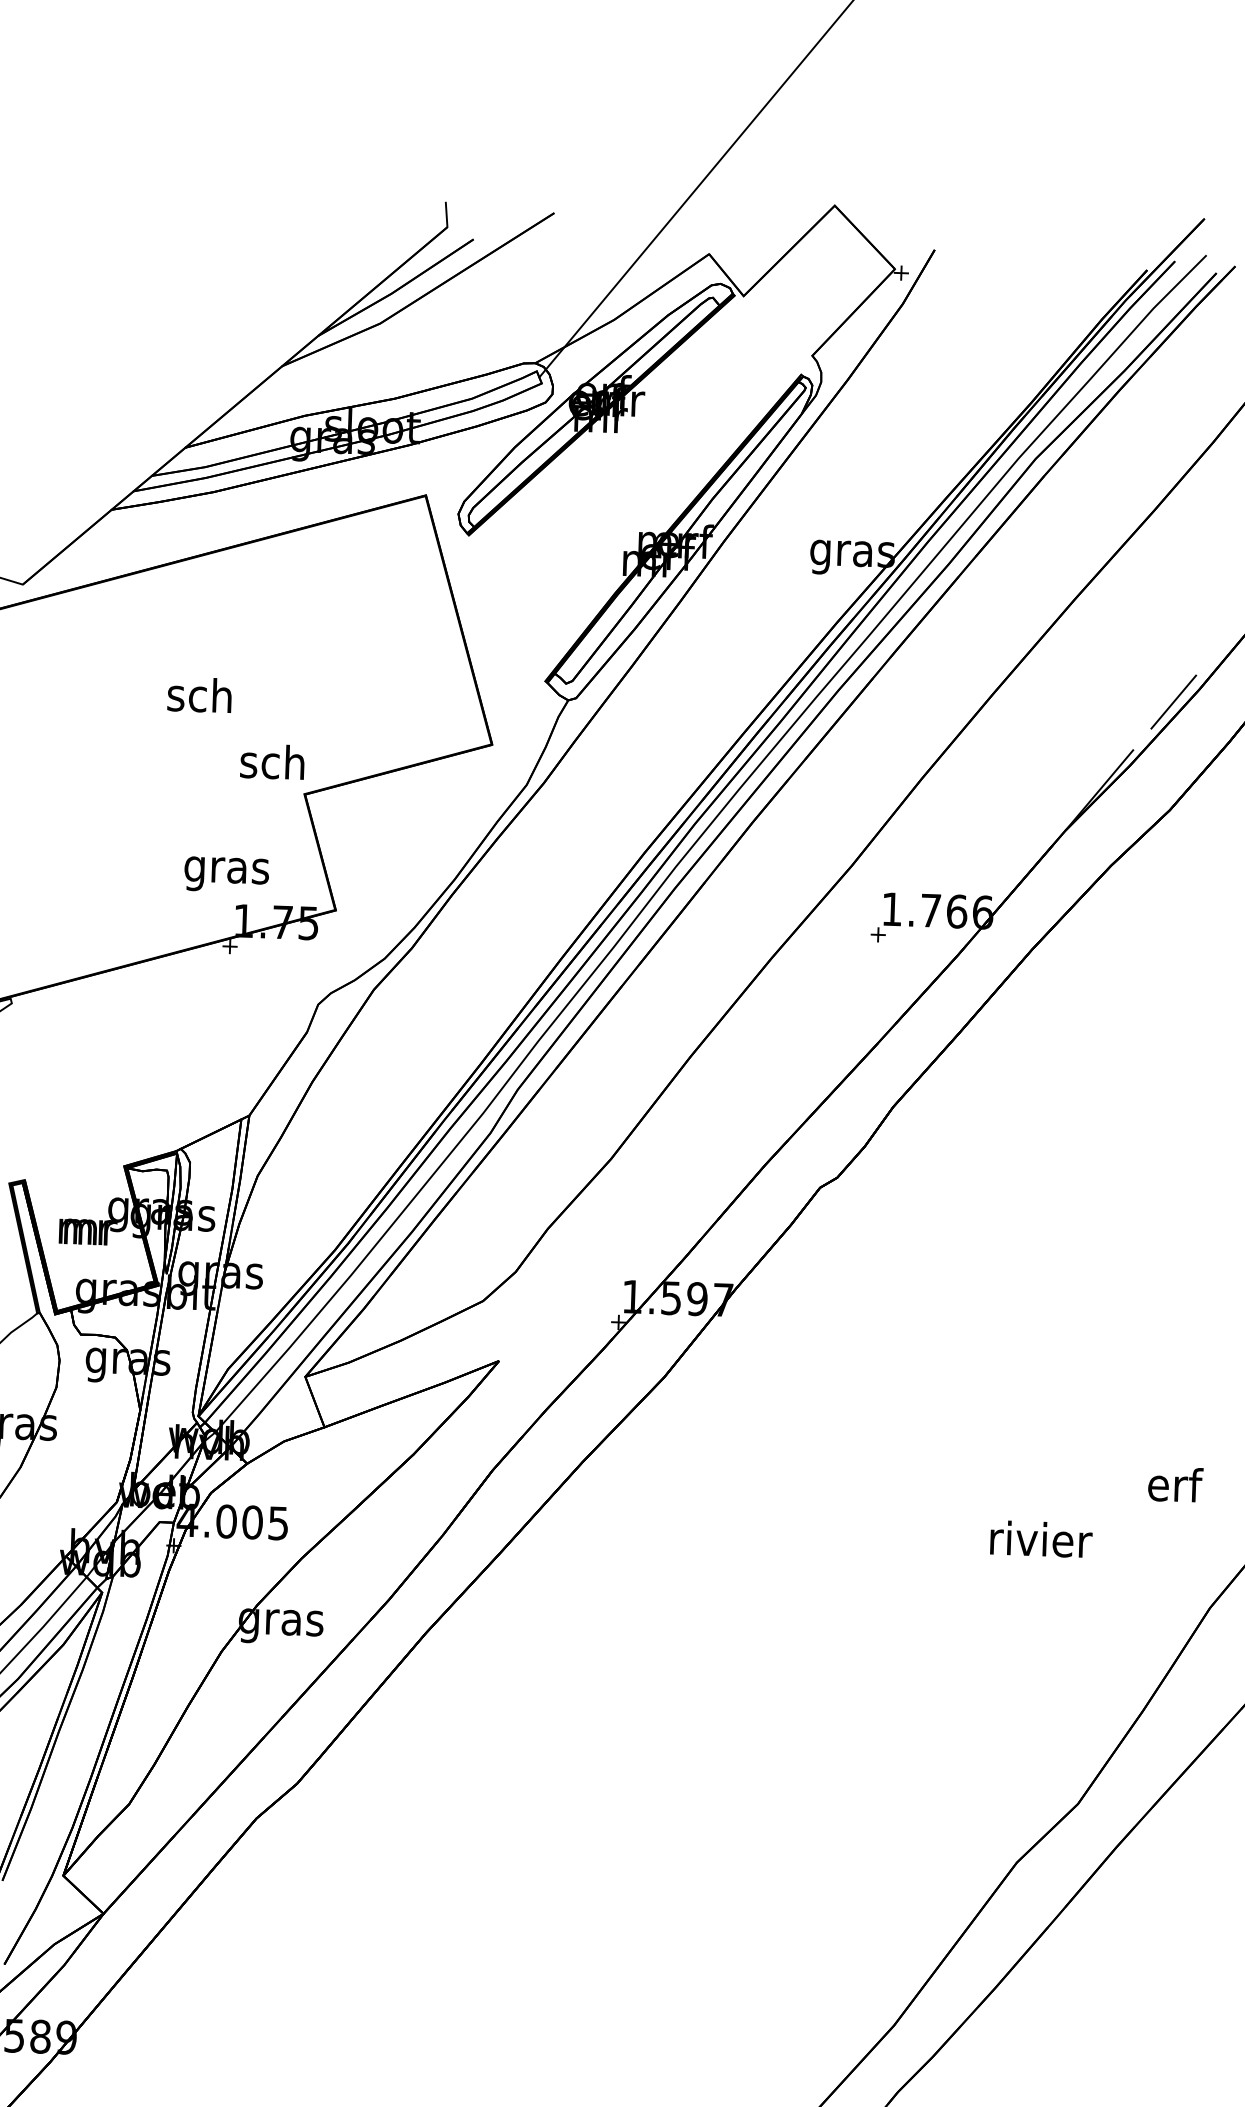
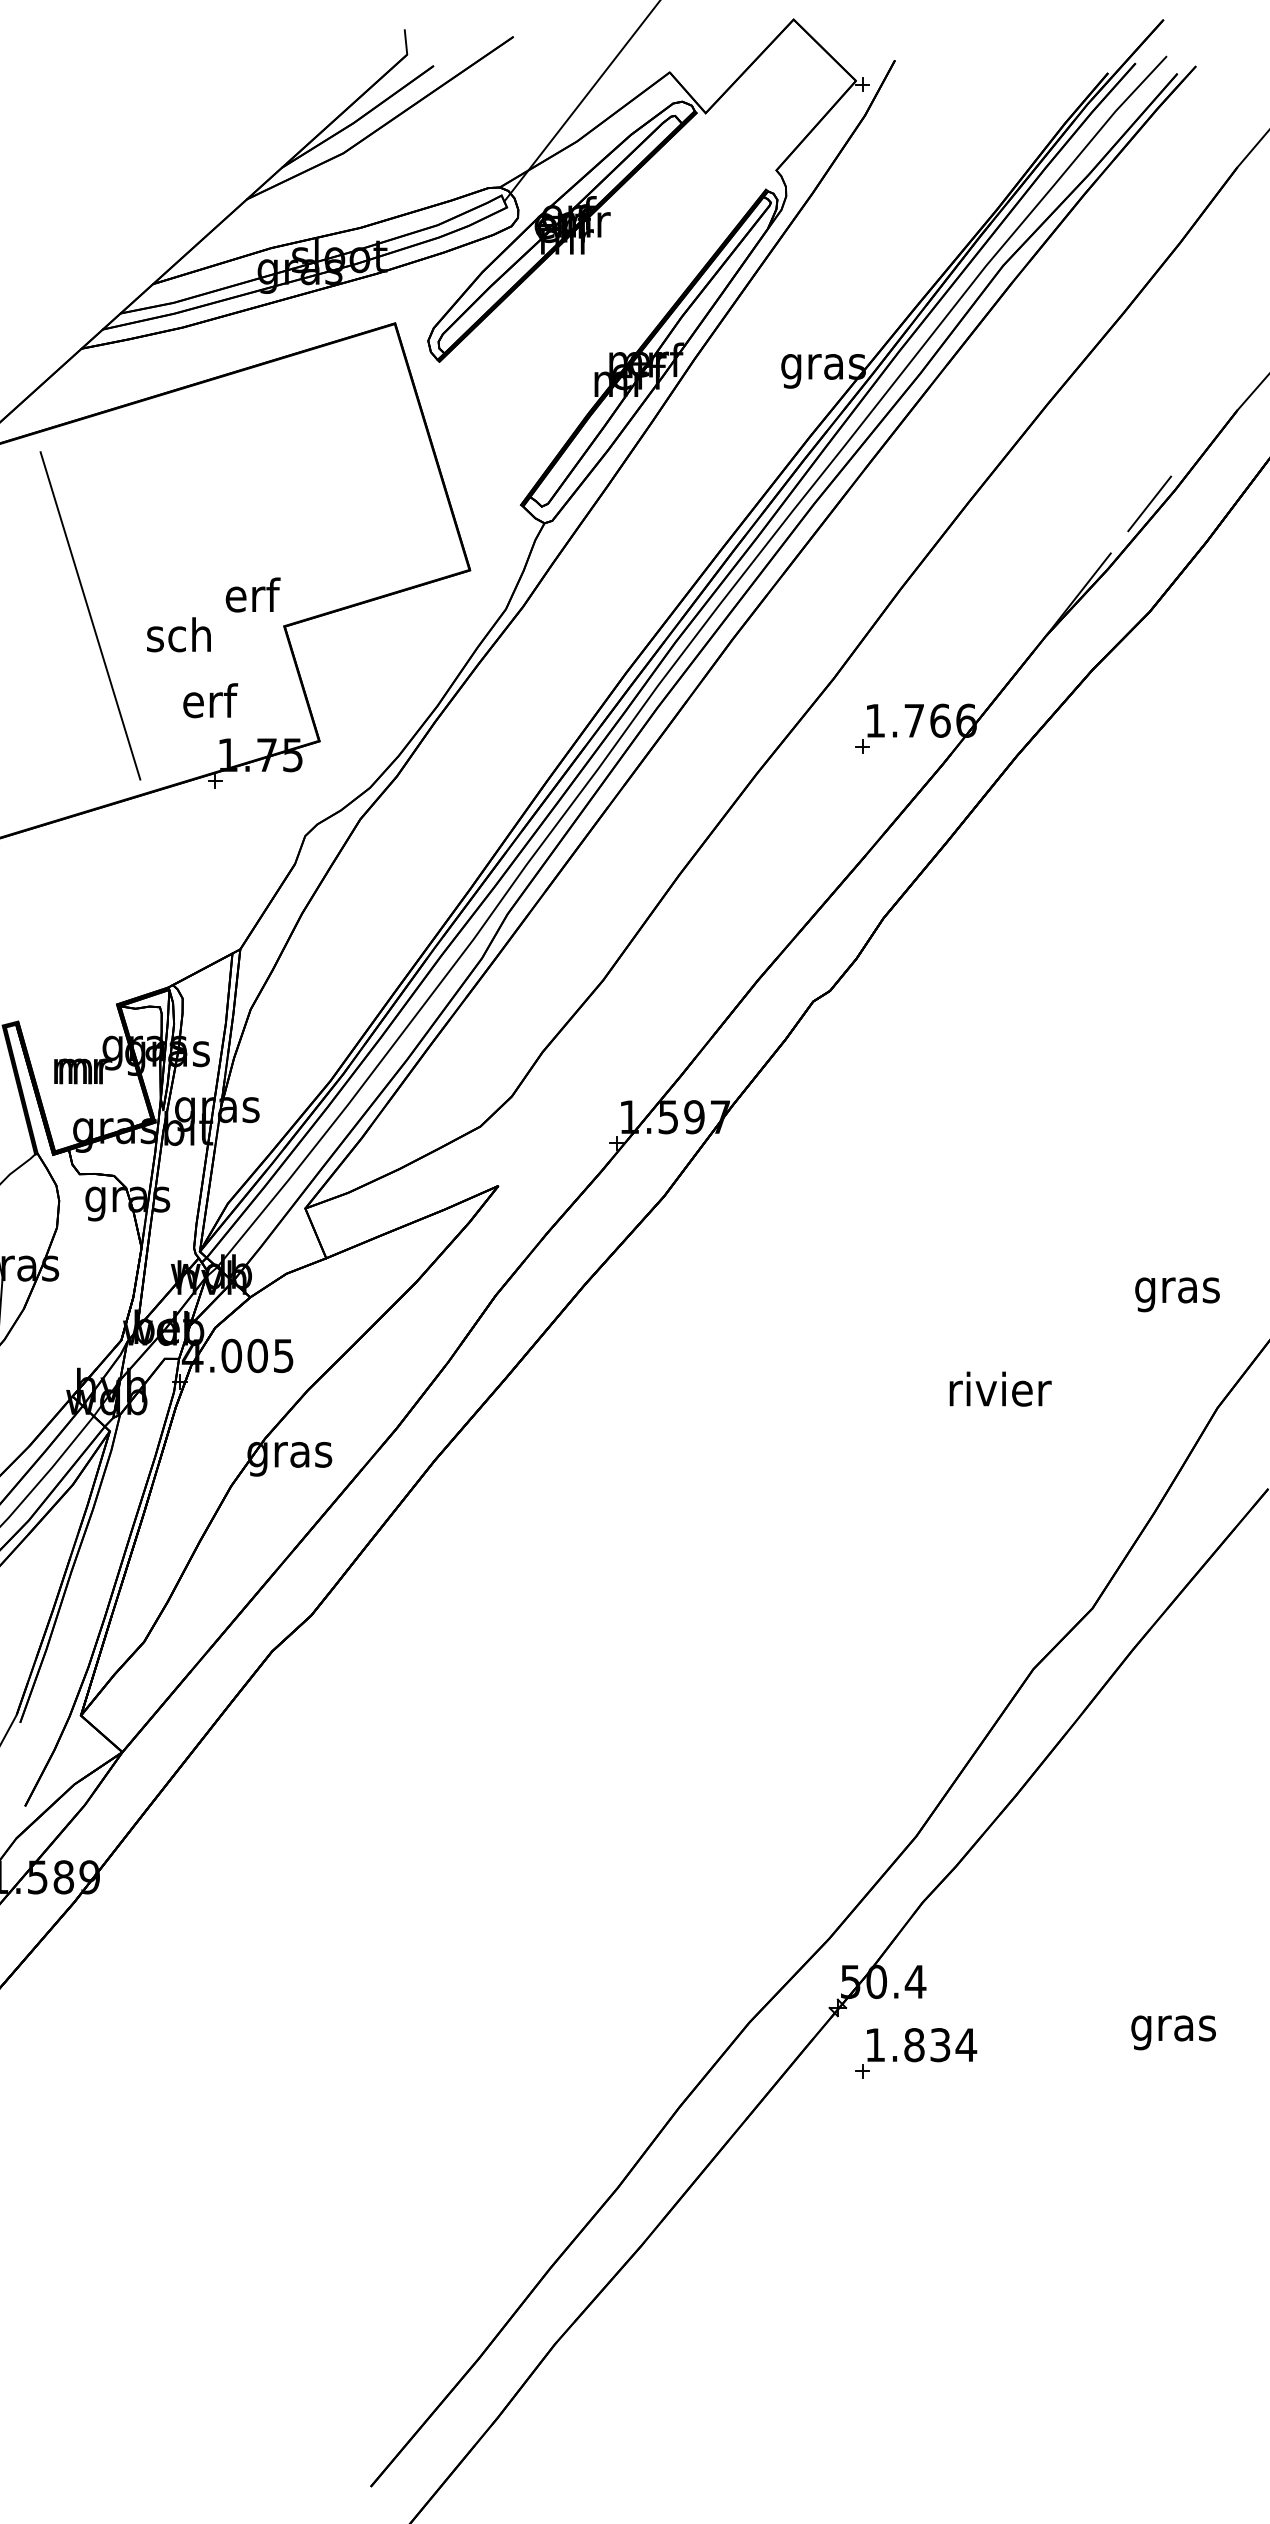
text: (199, 694) -> (178, 634), moved
text: (271, 761) -> (250, 594), sch -> erf
line: (111, 776) -> (90, 615), added
text: (227, 870) -> (209, 705), gras -> erf
text: (1174, 1489) -> (1177, 1290), erf -> gras
text: (1041, 1538) -> (1000, 1388), moved

